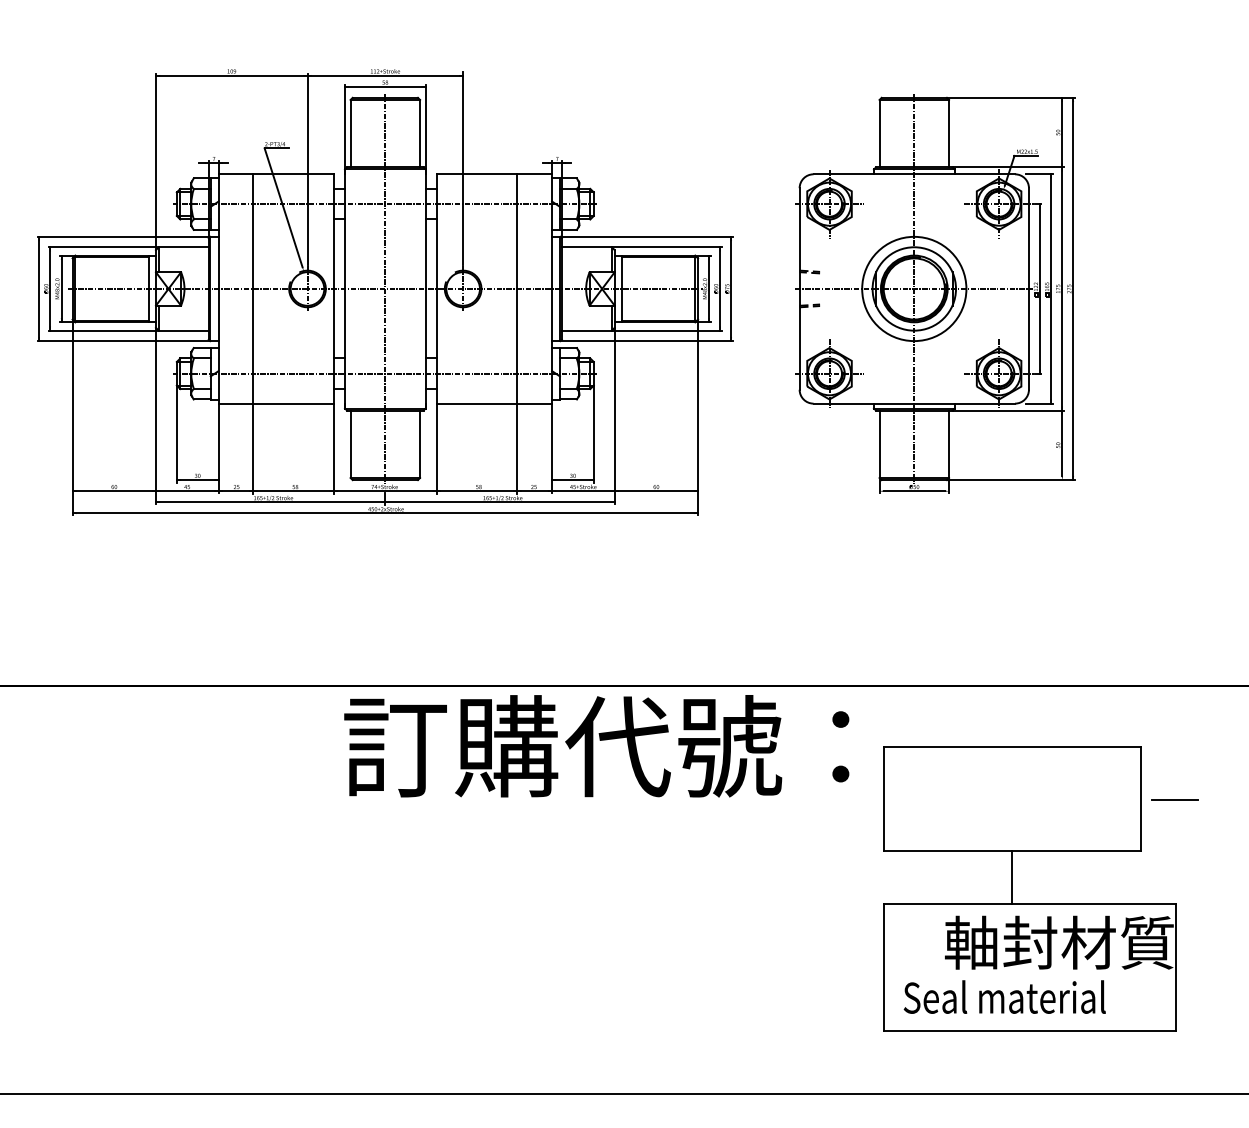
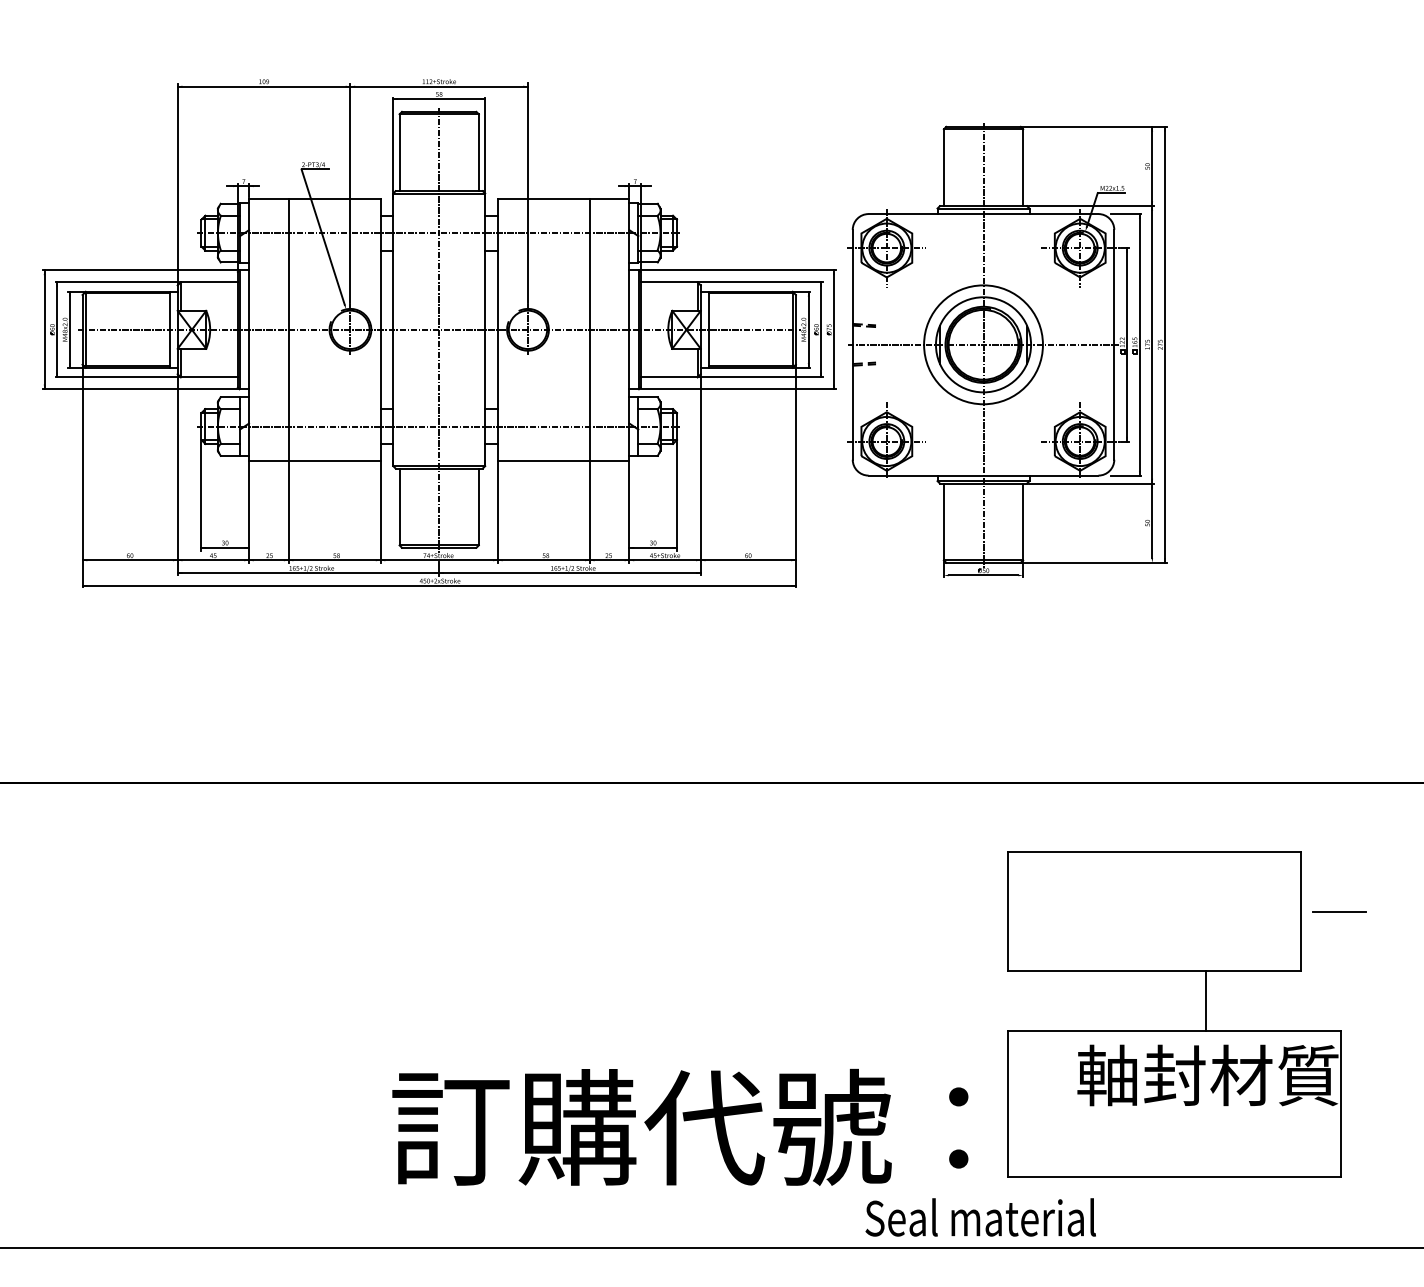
part: (935, 293) -> (1007, 350), moved
text: (596, 745) -> (680, 1126), moved
line: (1012, 877) -> (1206, 1000), moved
text: (1004, 997) -> (980, 1217), moved

